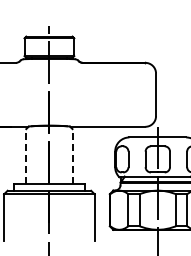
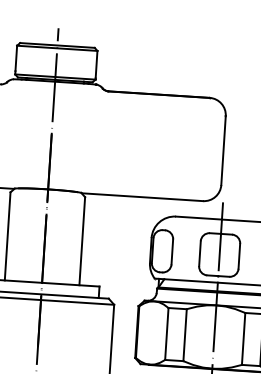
line: (26, 155) -> (8, 235), dashed -> solid
line: (72, 155) -> (82, 239), dashed -> solid

